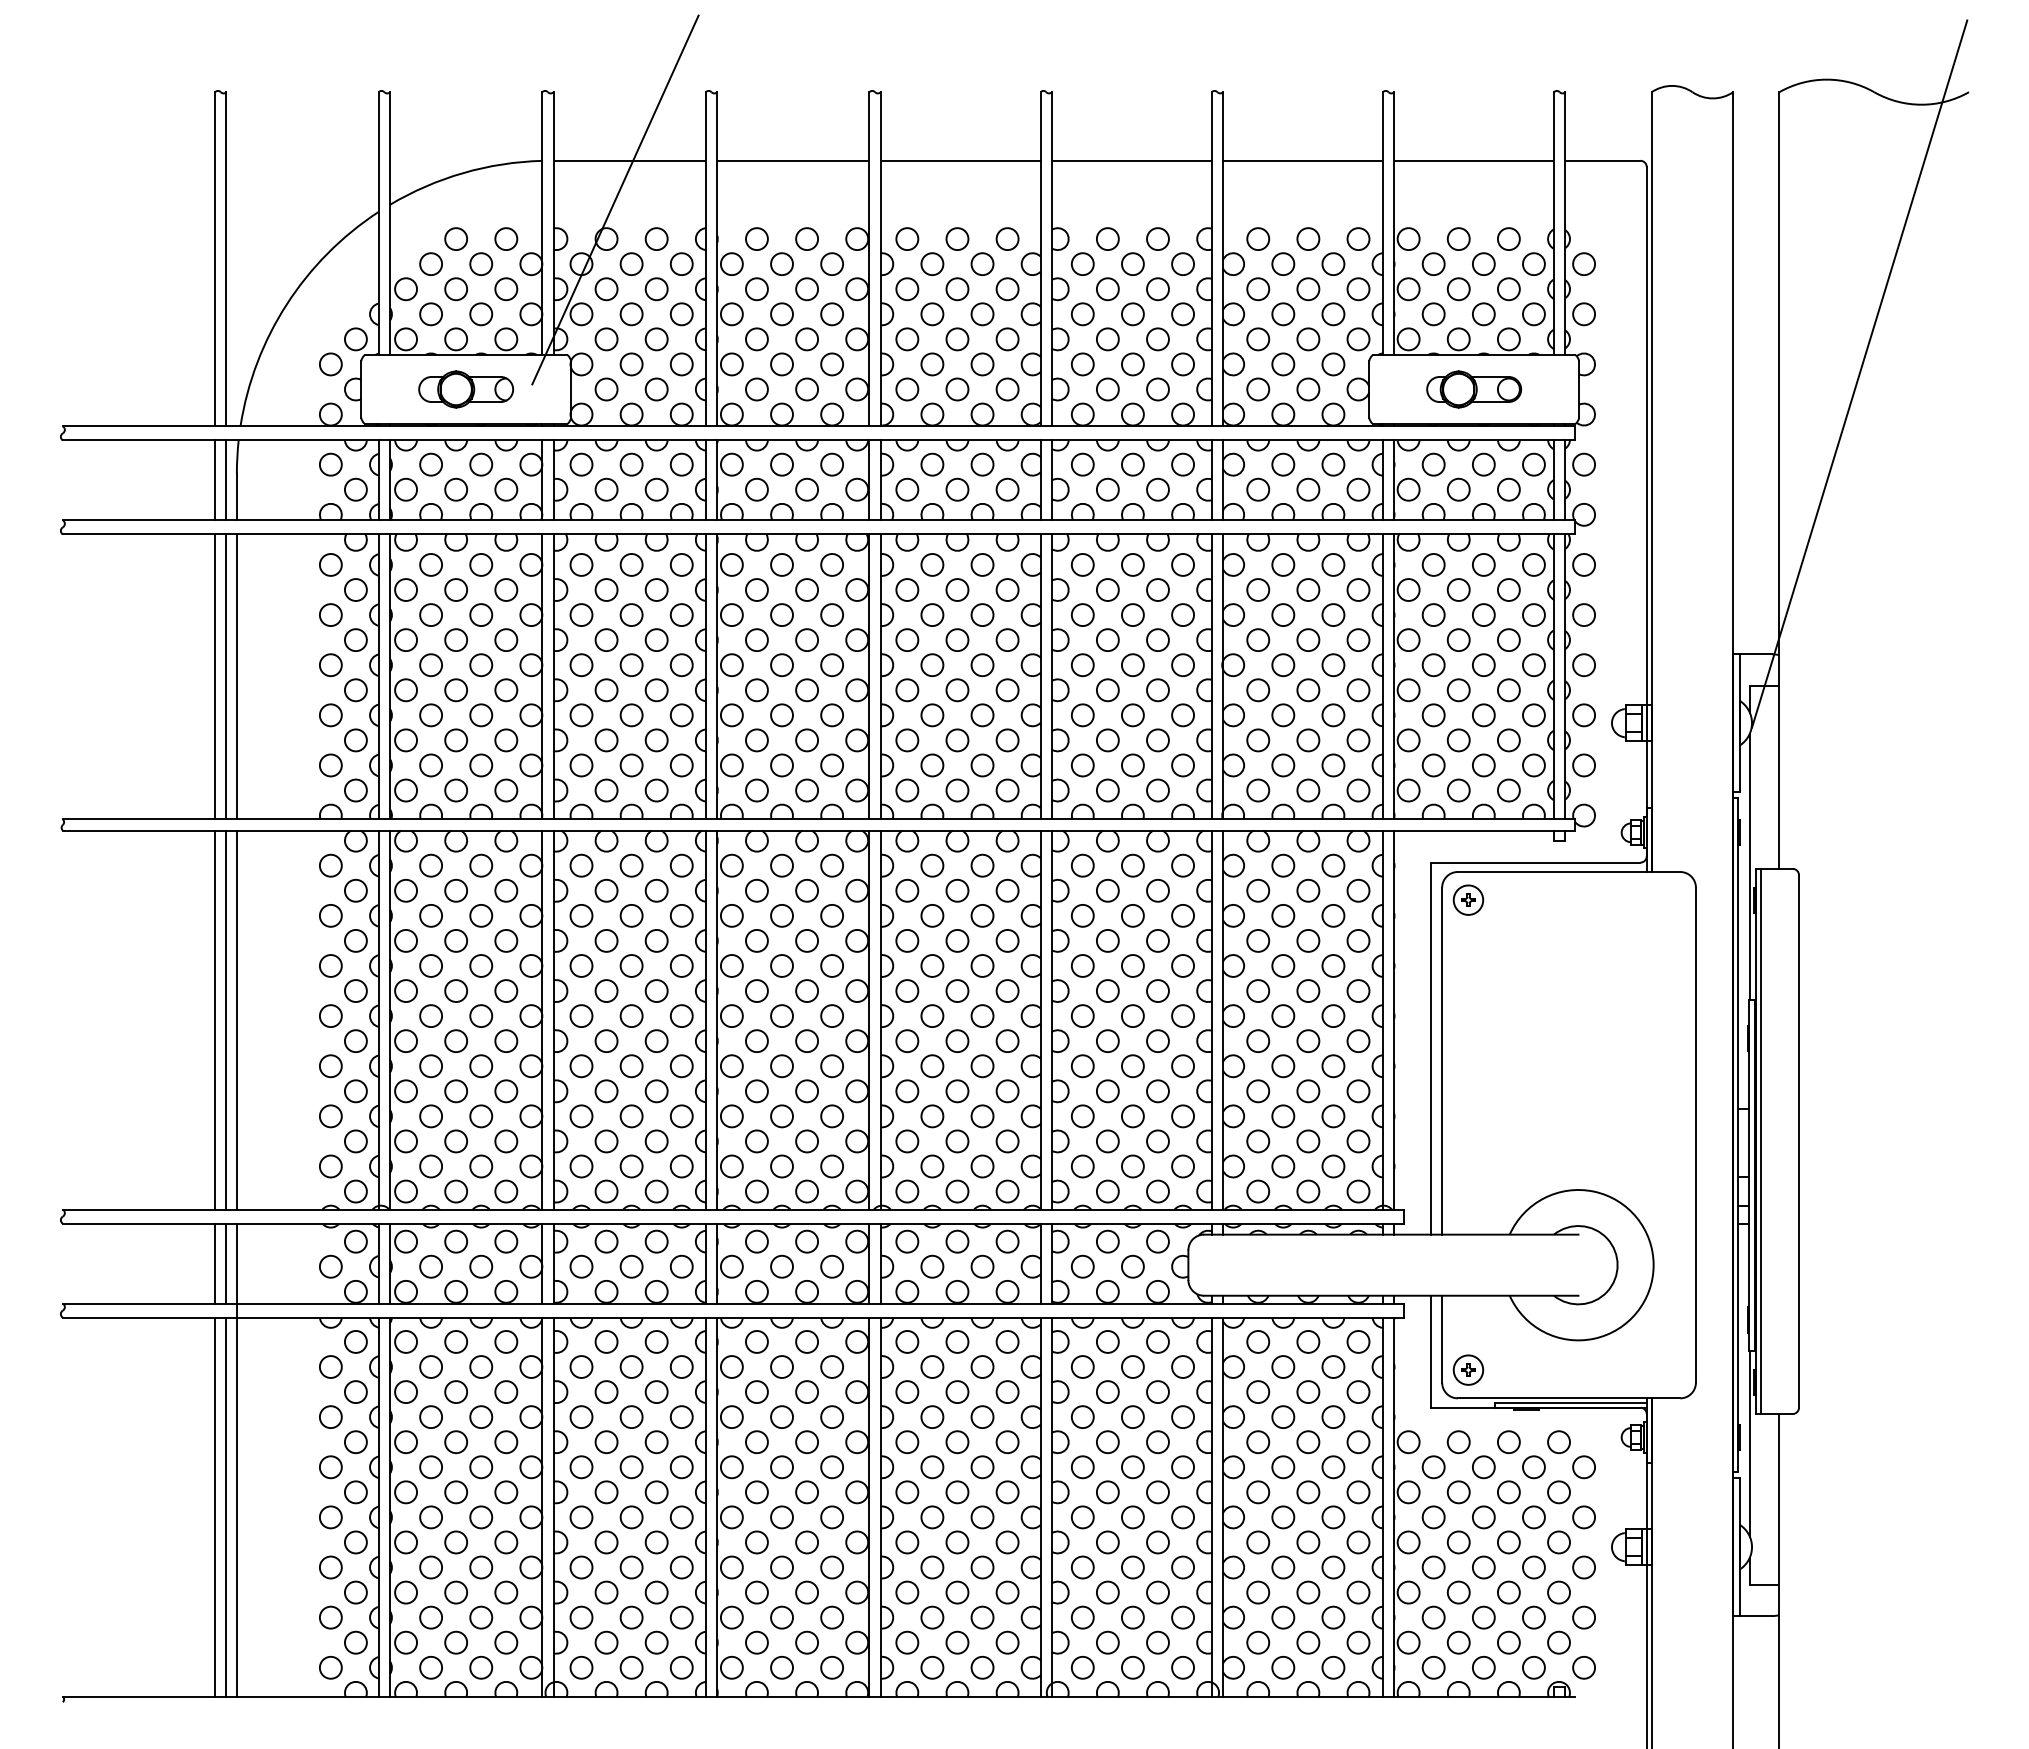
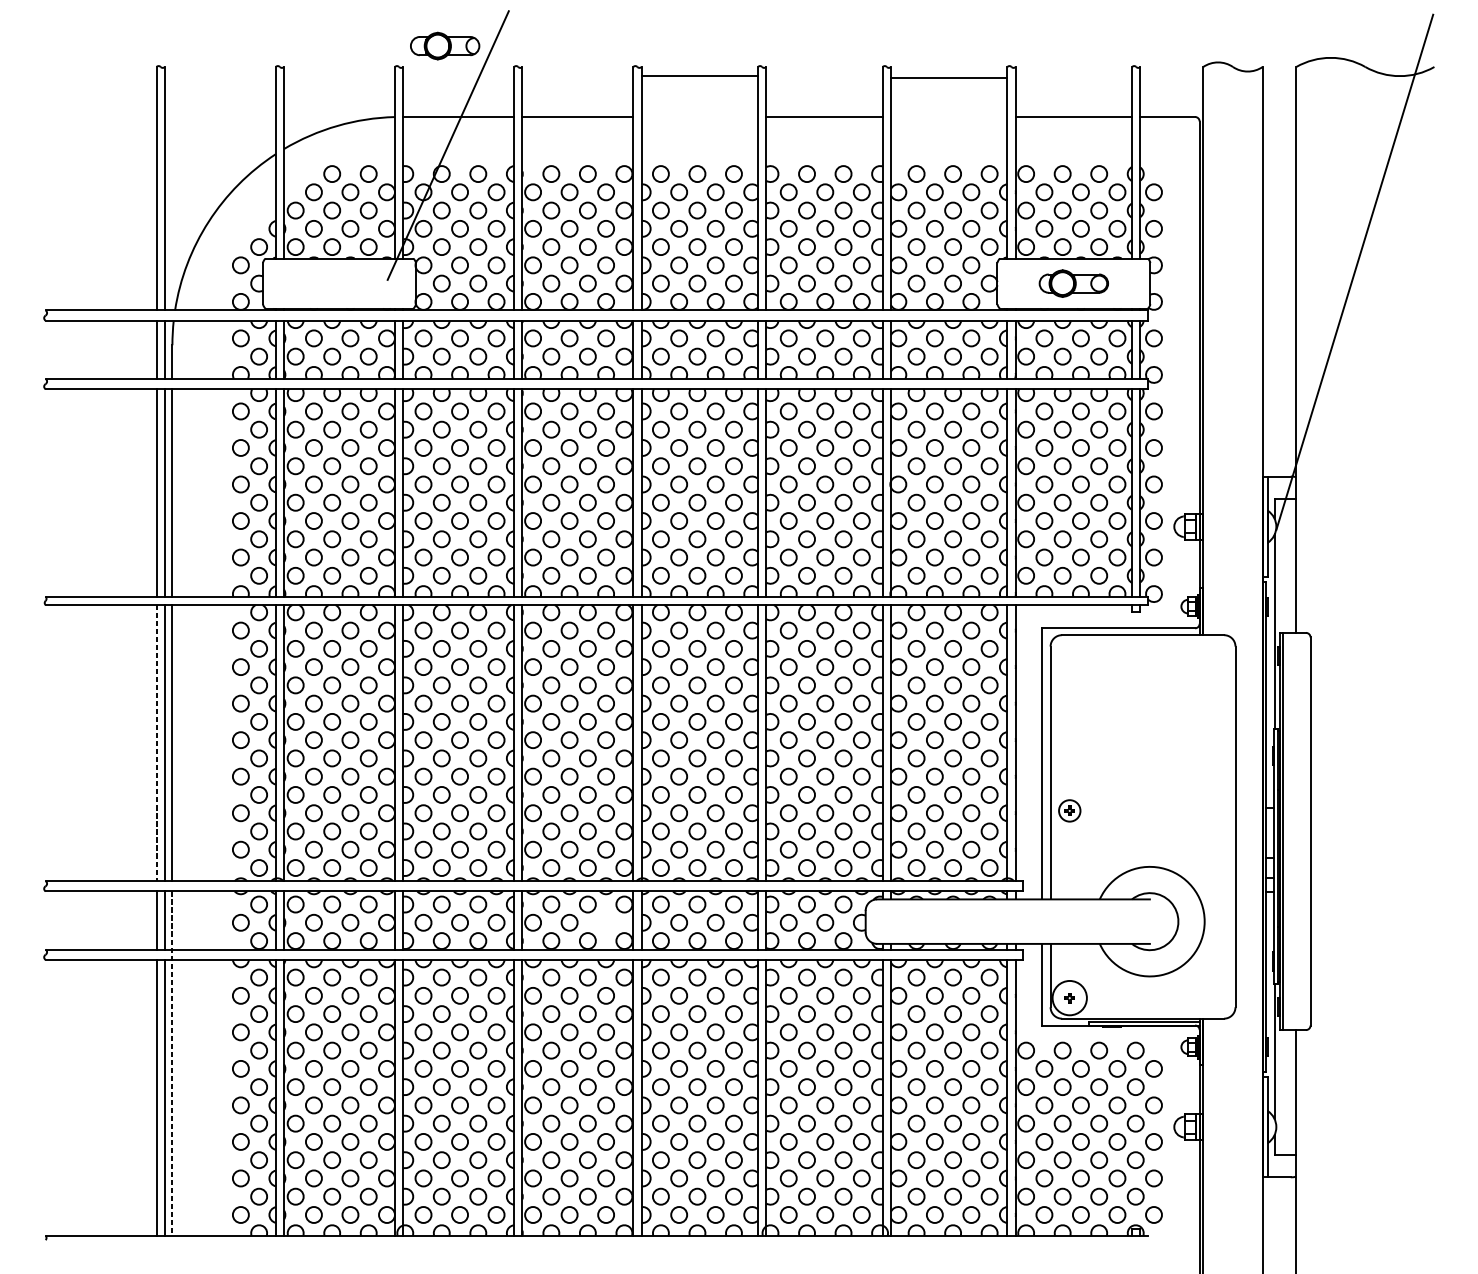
line: (960, 160) -> (699, 75), moved
line: (1302, 160) -> (948, 78), moved
part: (466, 389) -> (445, 46), moved
part: (1468, 899) -> (1069, 810), moved
line: (215, 1020) -> (156, 743), solid -> dashed
circle: (831, 1266) -> (605, 922), removed
circle: (1468, 1369) -> (1069, 997), size x1.6
line: (236, 1460) -> (172, 1063), solid -> dashed

